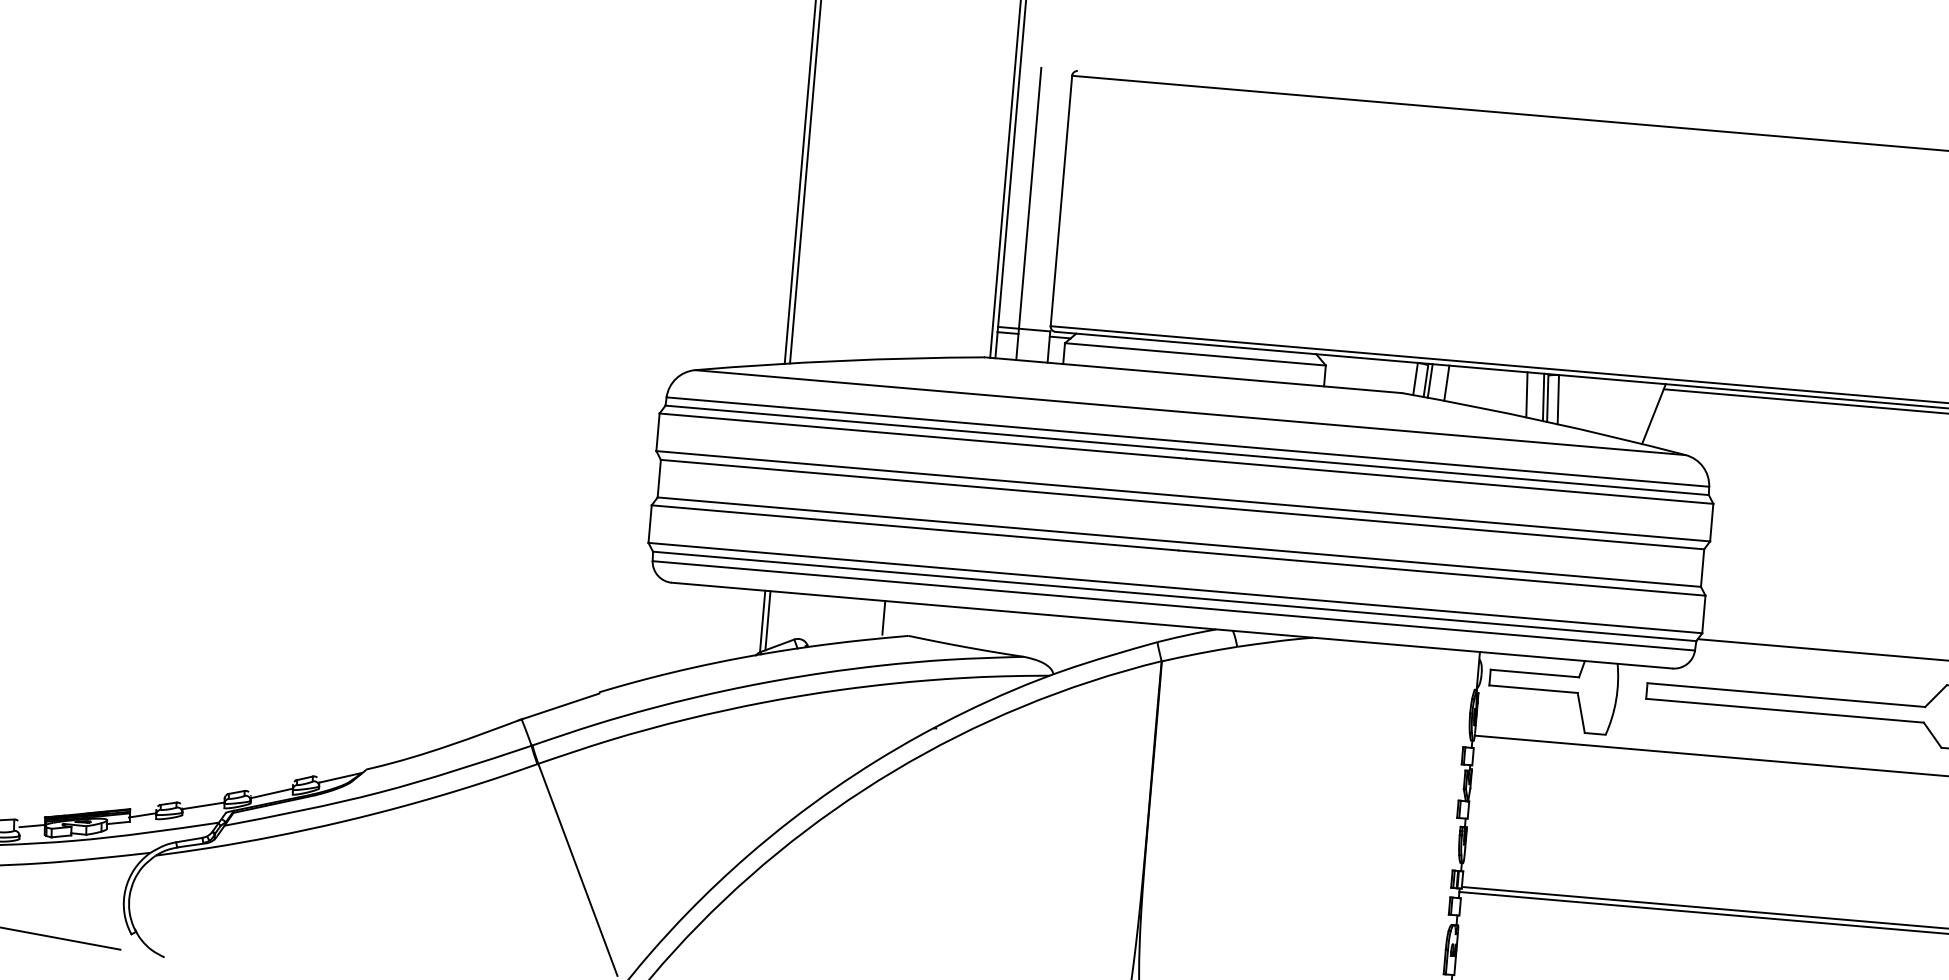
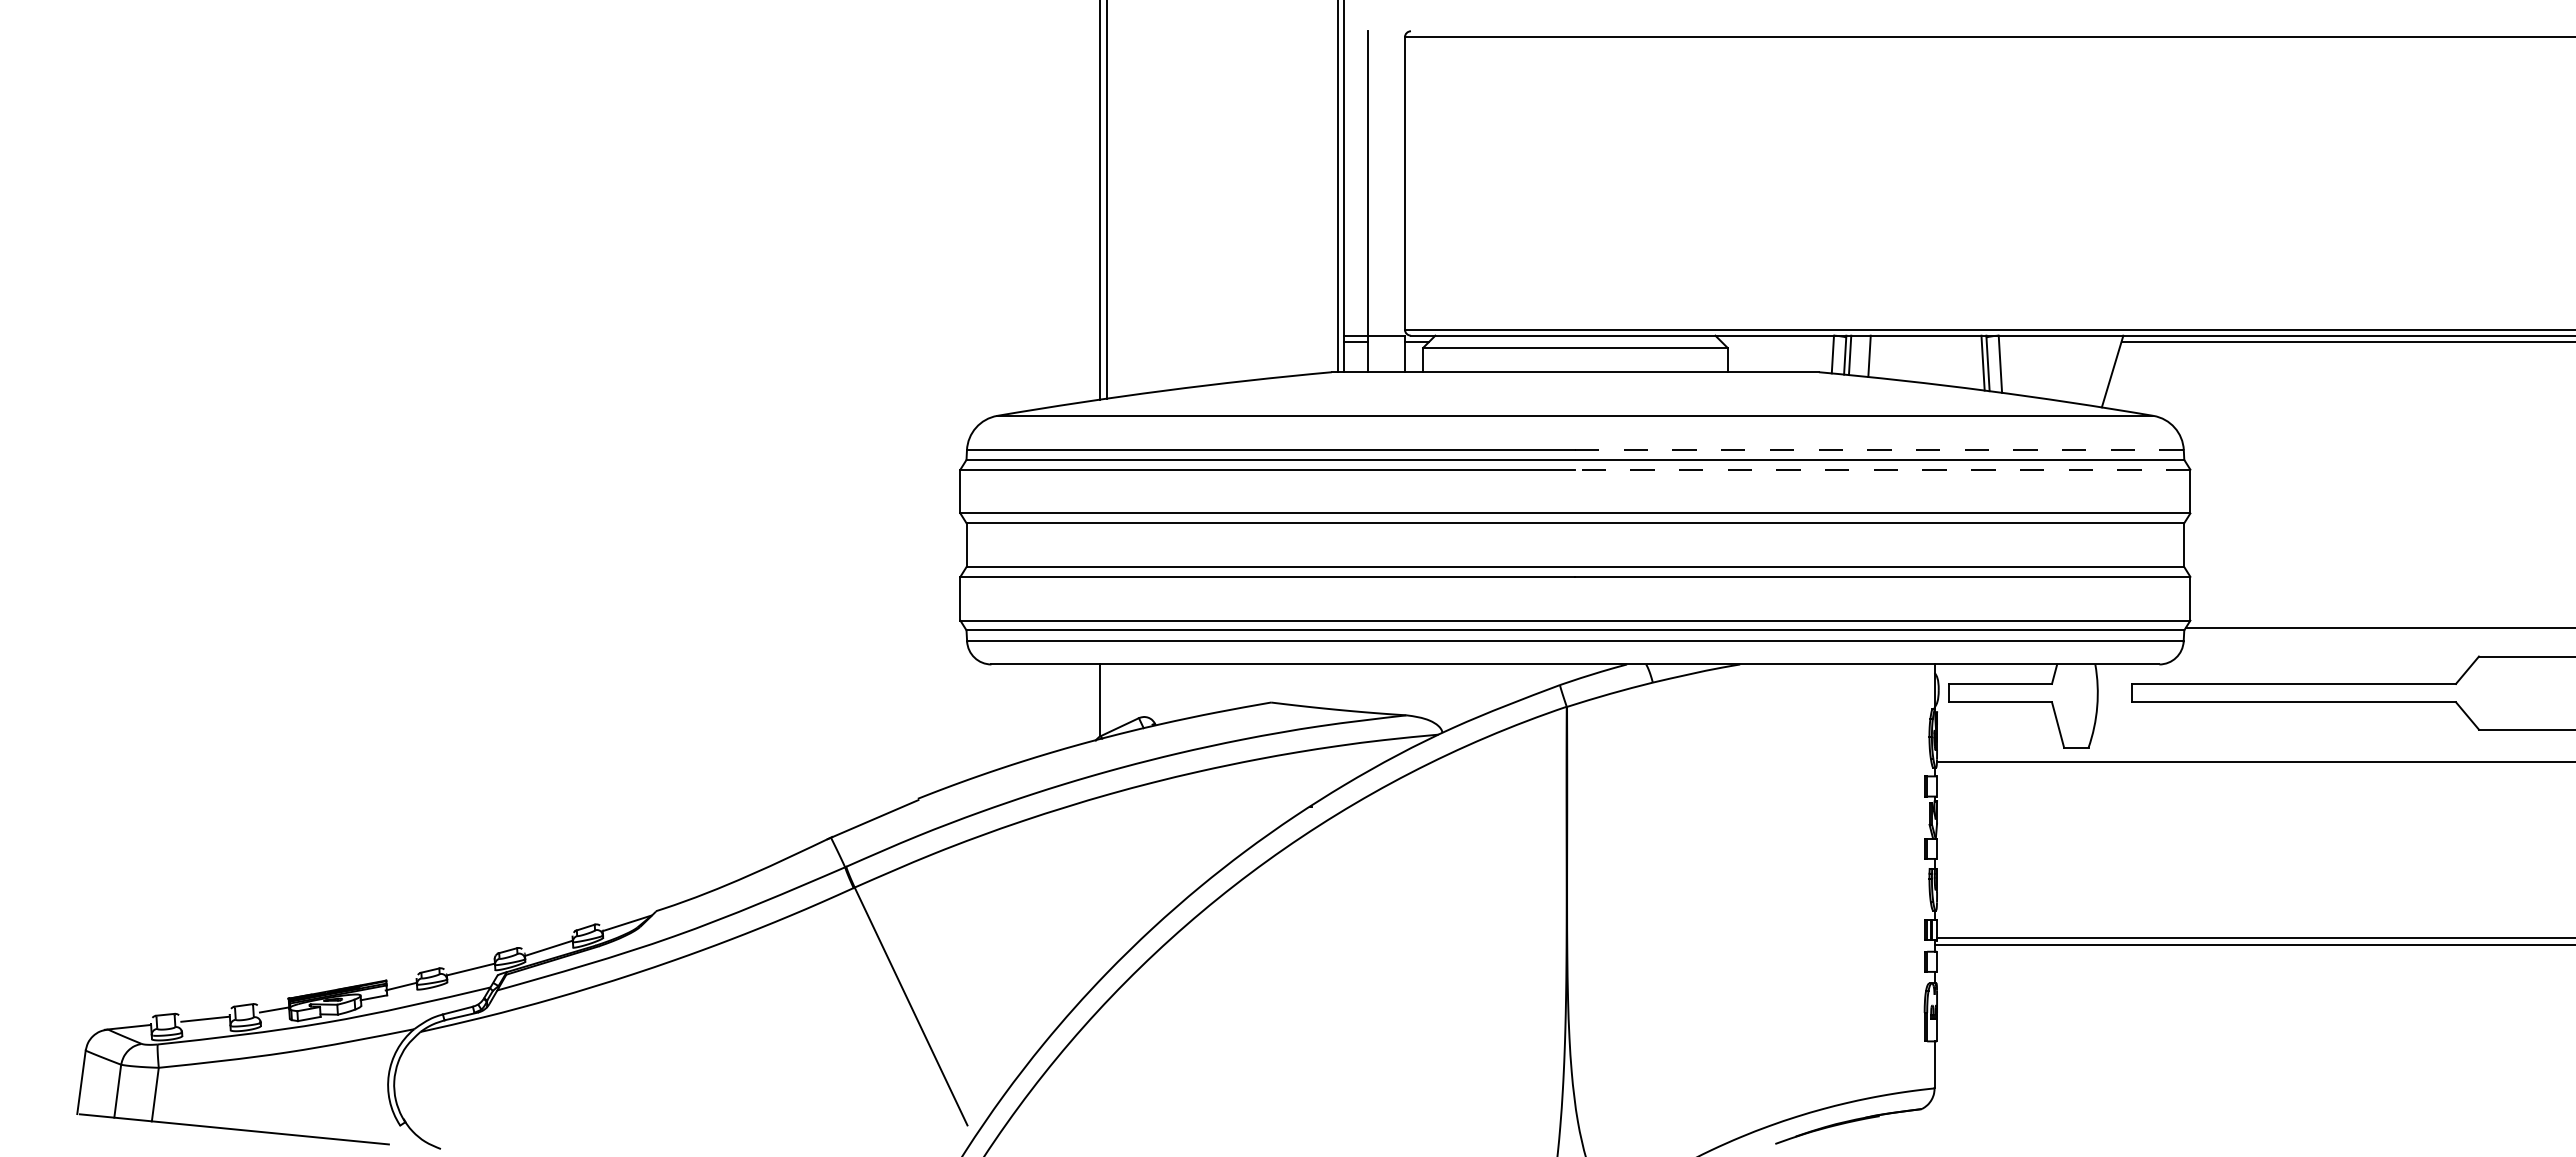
line: (1526, 394) -> (1963, 361), removed
line: (1448, 464) -> (1879, 450), solid -> dashed
line: (1449, 481) -> (1882, 469), solid -> dashed
line: (883, 617) -> (1240, 683), removed
line: (767, 620) -> (1106, 698), removed

